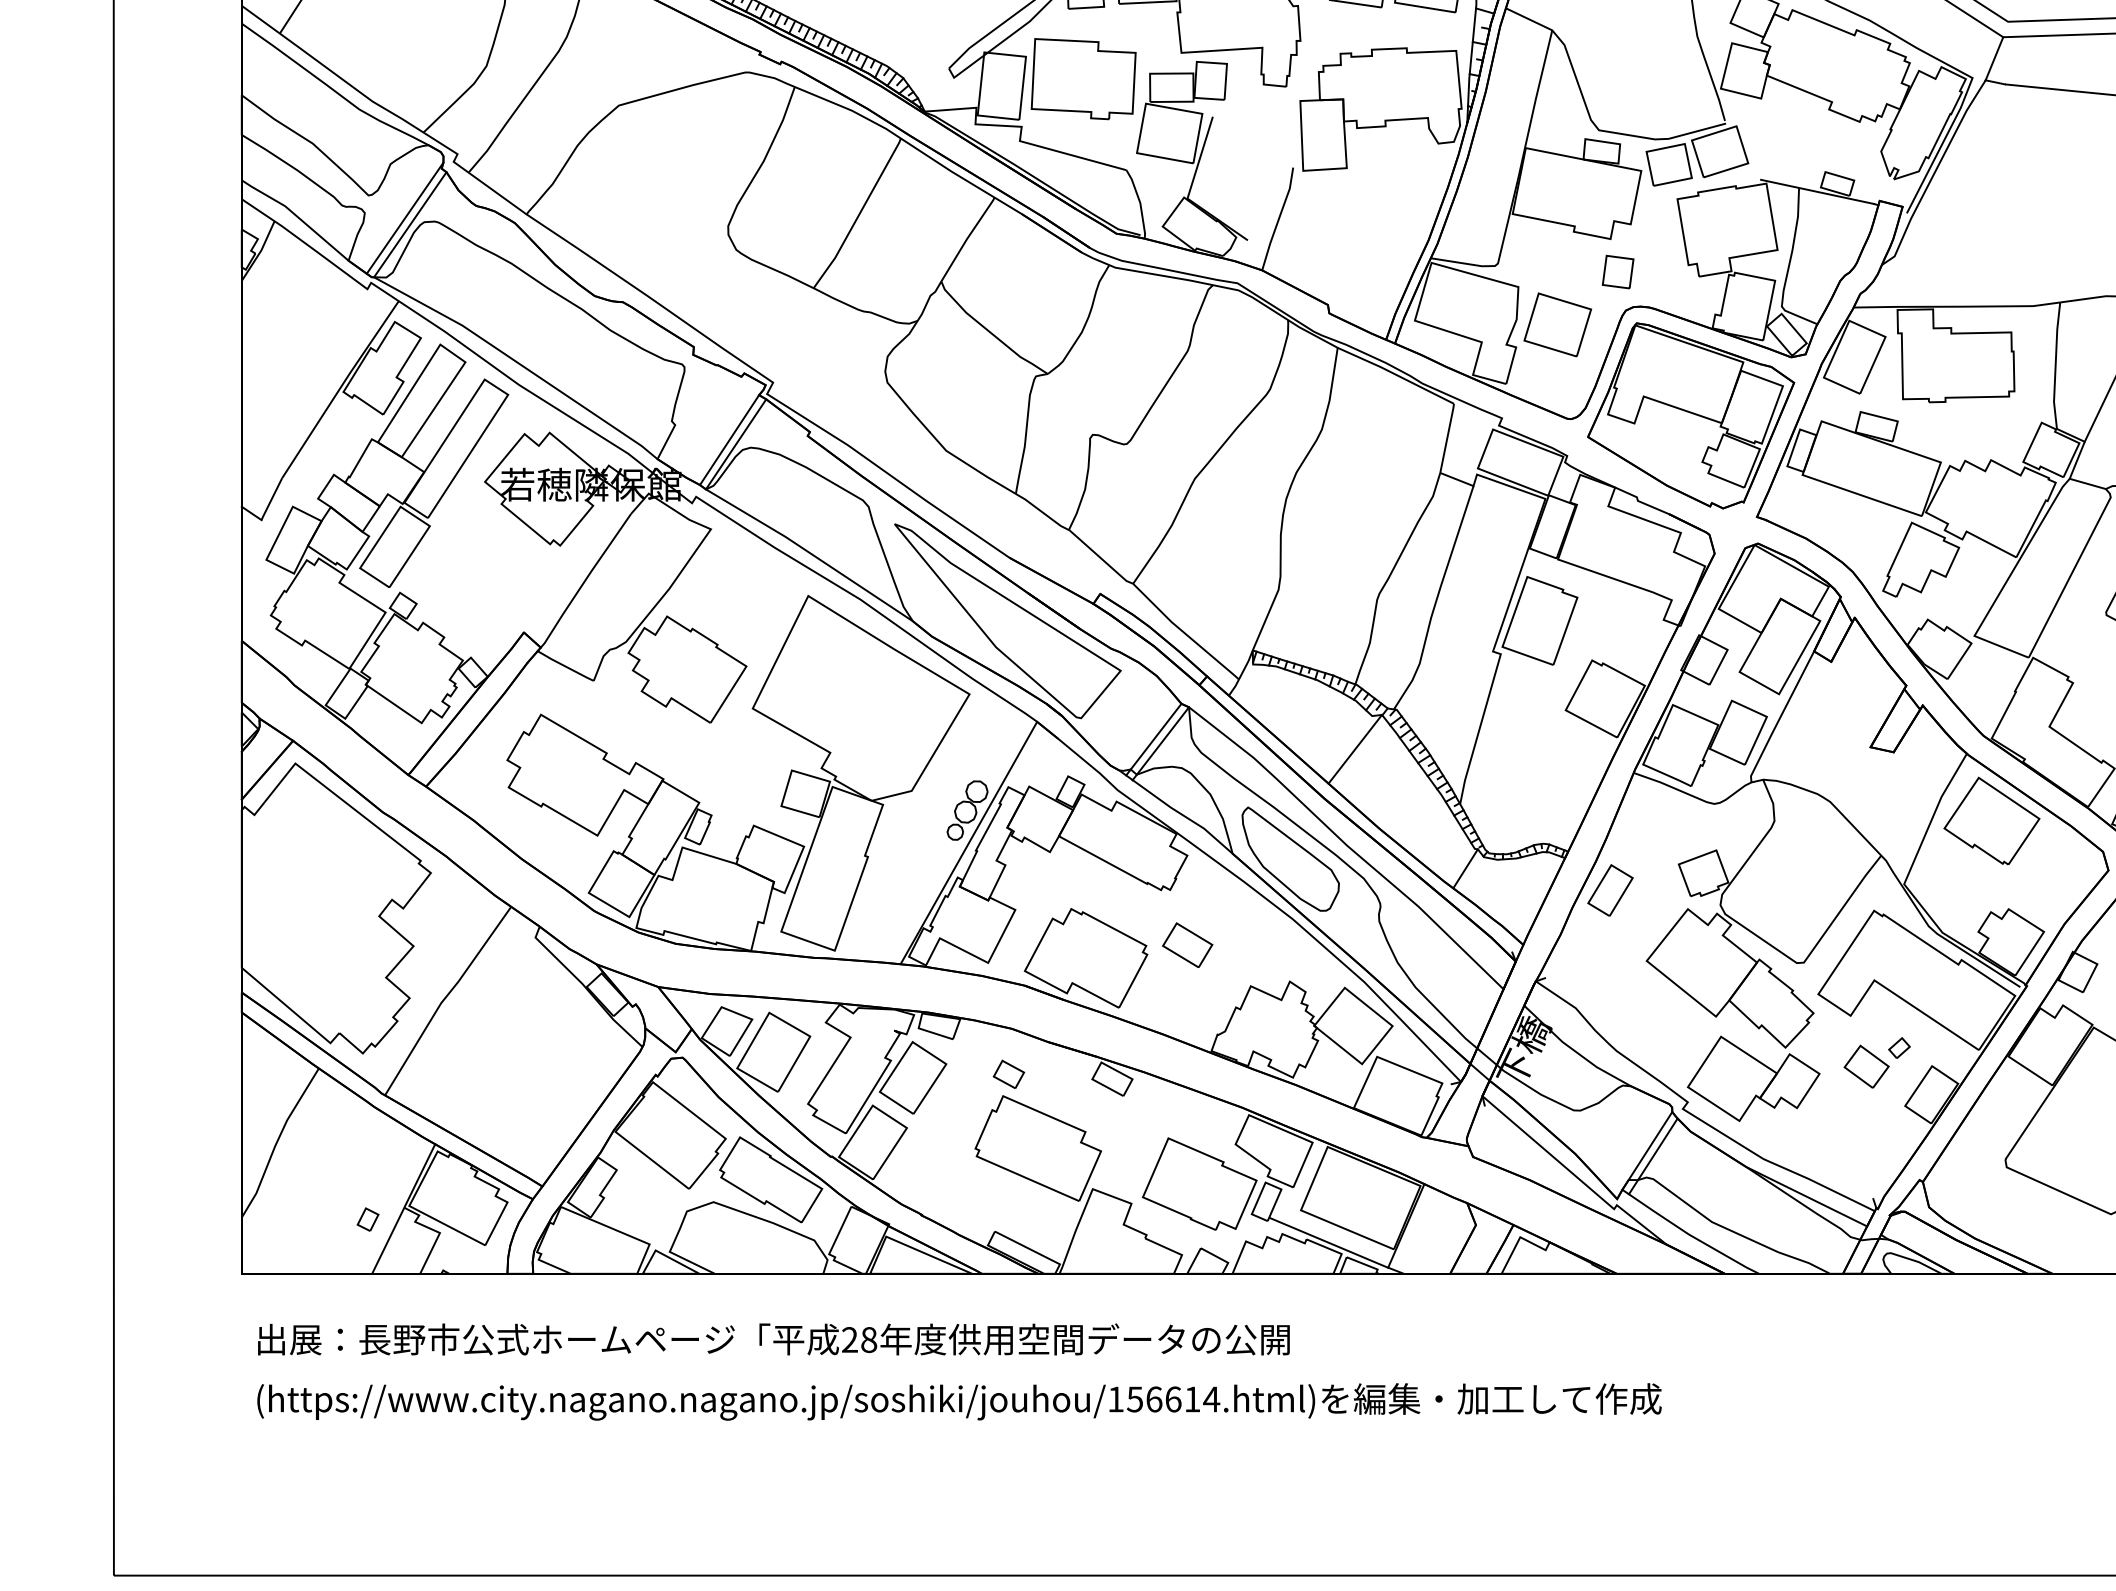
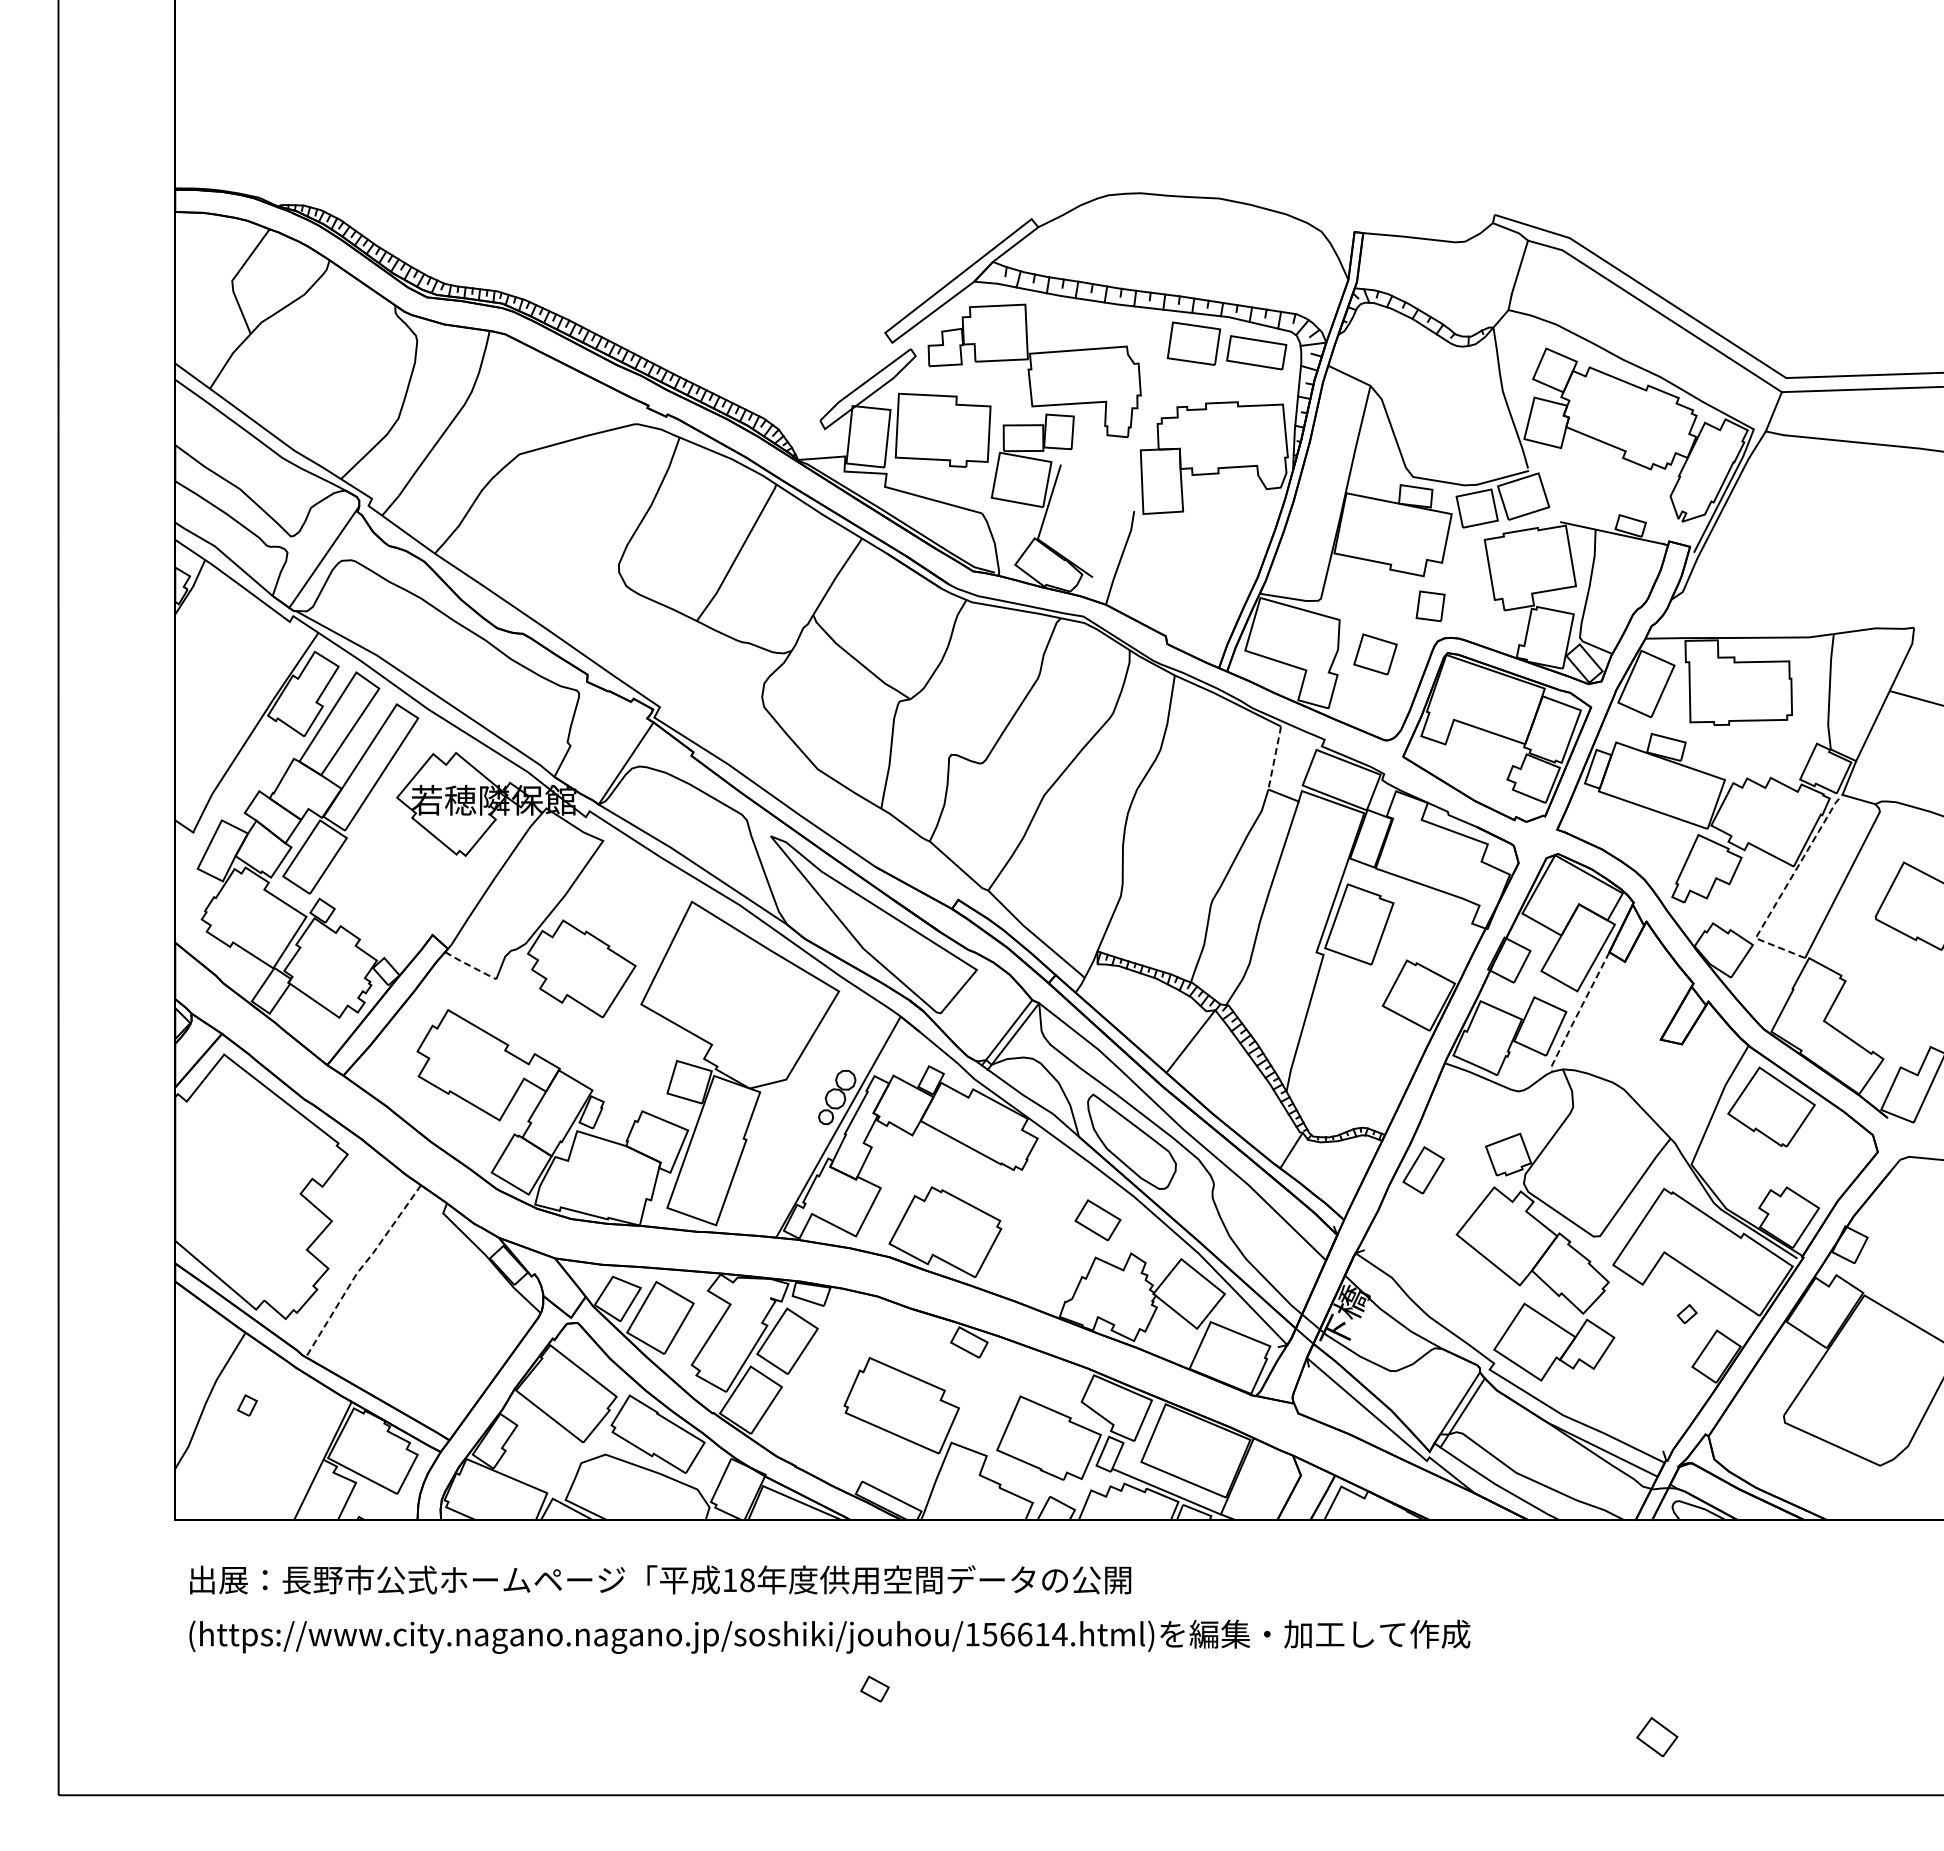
line: (409, 225) -> (328, 563), removed
part: (1557, 324) -> (1375, 654), size x0.7
line: (1446, 437) -> (1274, 757), solid -> dashed
line: (729, 440) -> (620, 759), removed
line: (2006, 582) -> (1784, 889), solid -> dashed
line: (566, 666) -> (471, 966), solid -> dashed
line: (1780, 718) -> (1578, 1013), solid -> dashed
part: (1187, 945) -> (1097, 1220), moved
line: (444, 999) -> (360, 1269), solid -> dashed
part: (1866, 1067) -> (1657, 1737), moved
part: (1008, 1073) -> (874, 1688), moved
part: (368, 1219) -> (247, 1405), moved
text: (849, 1339) -> (729, 1579), 28 -> 18

